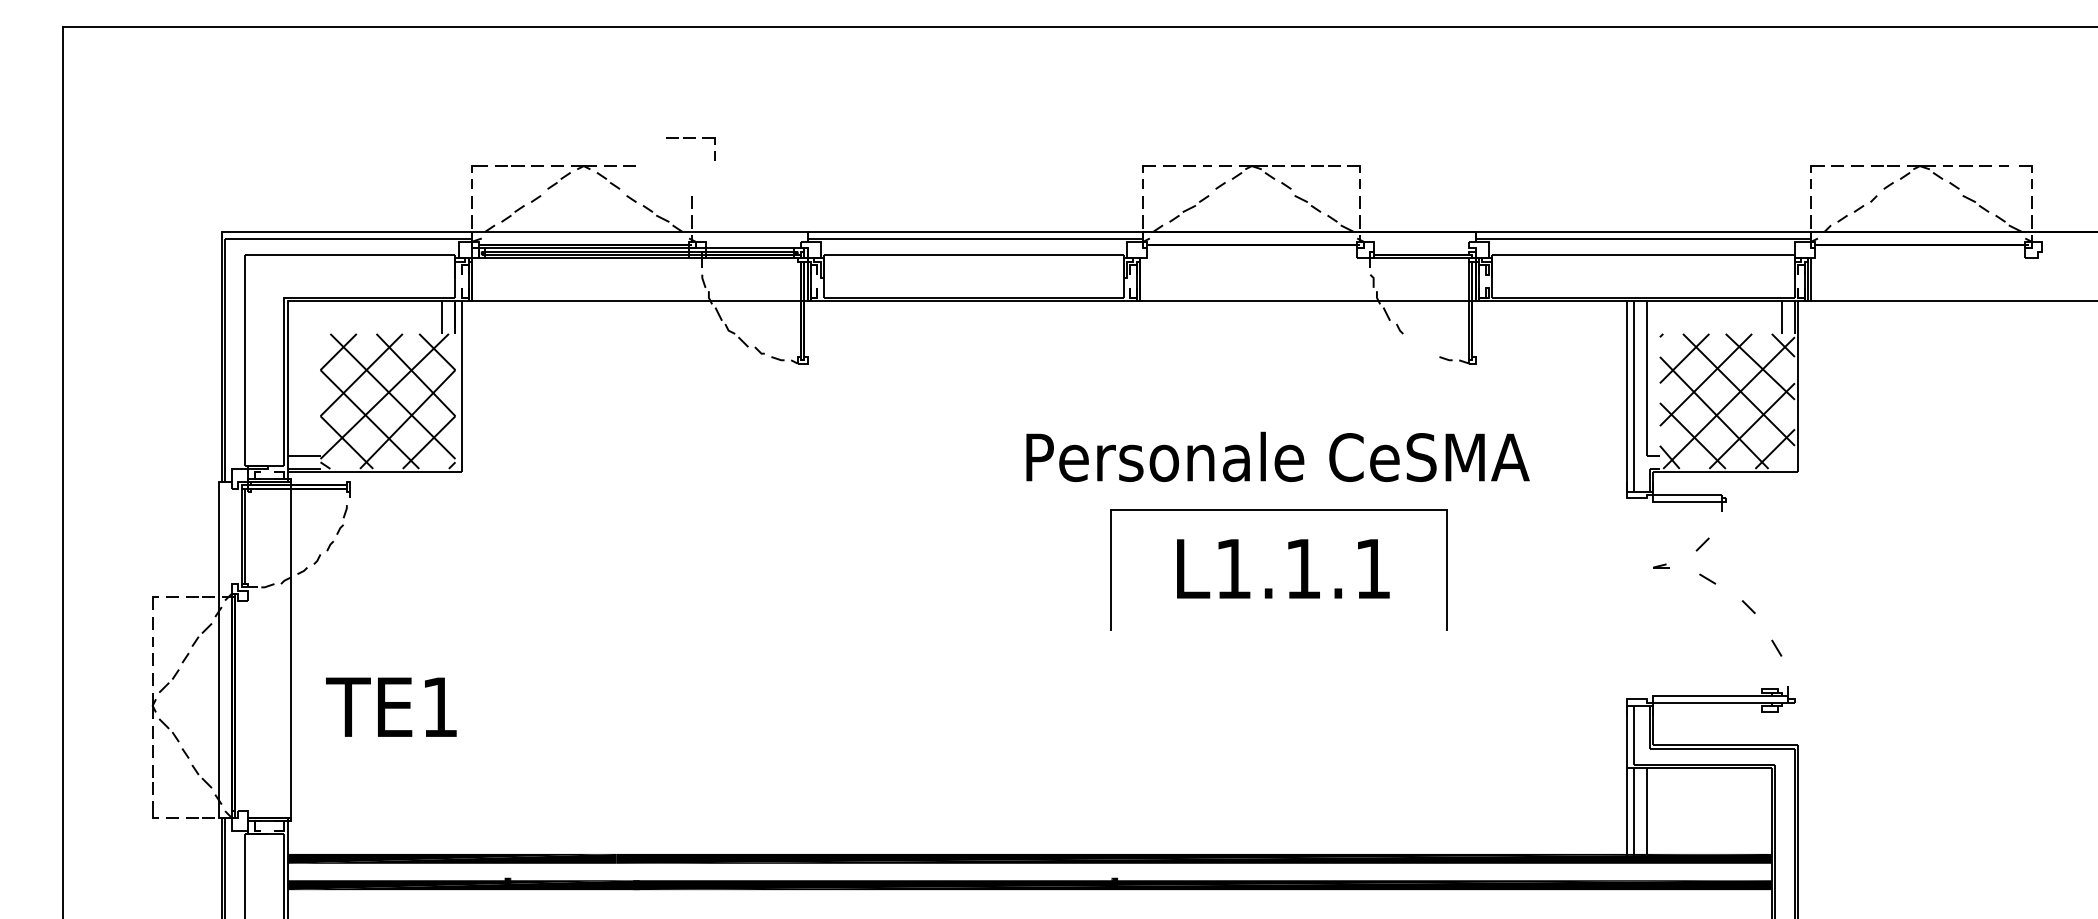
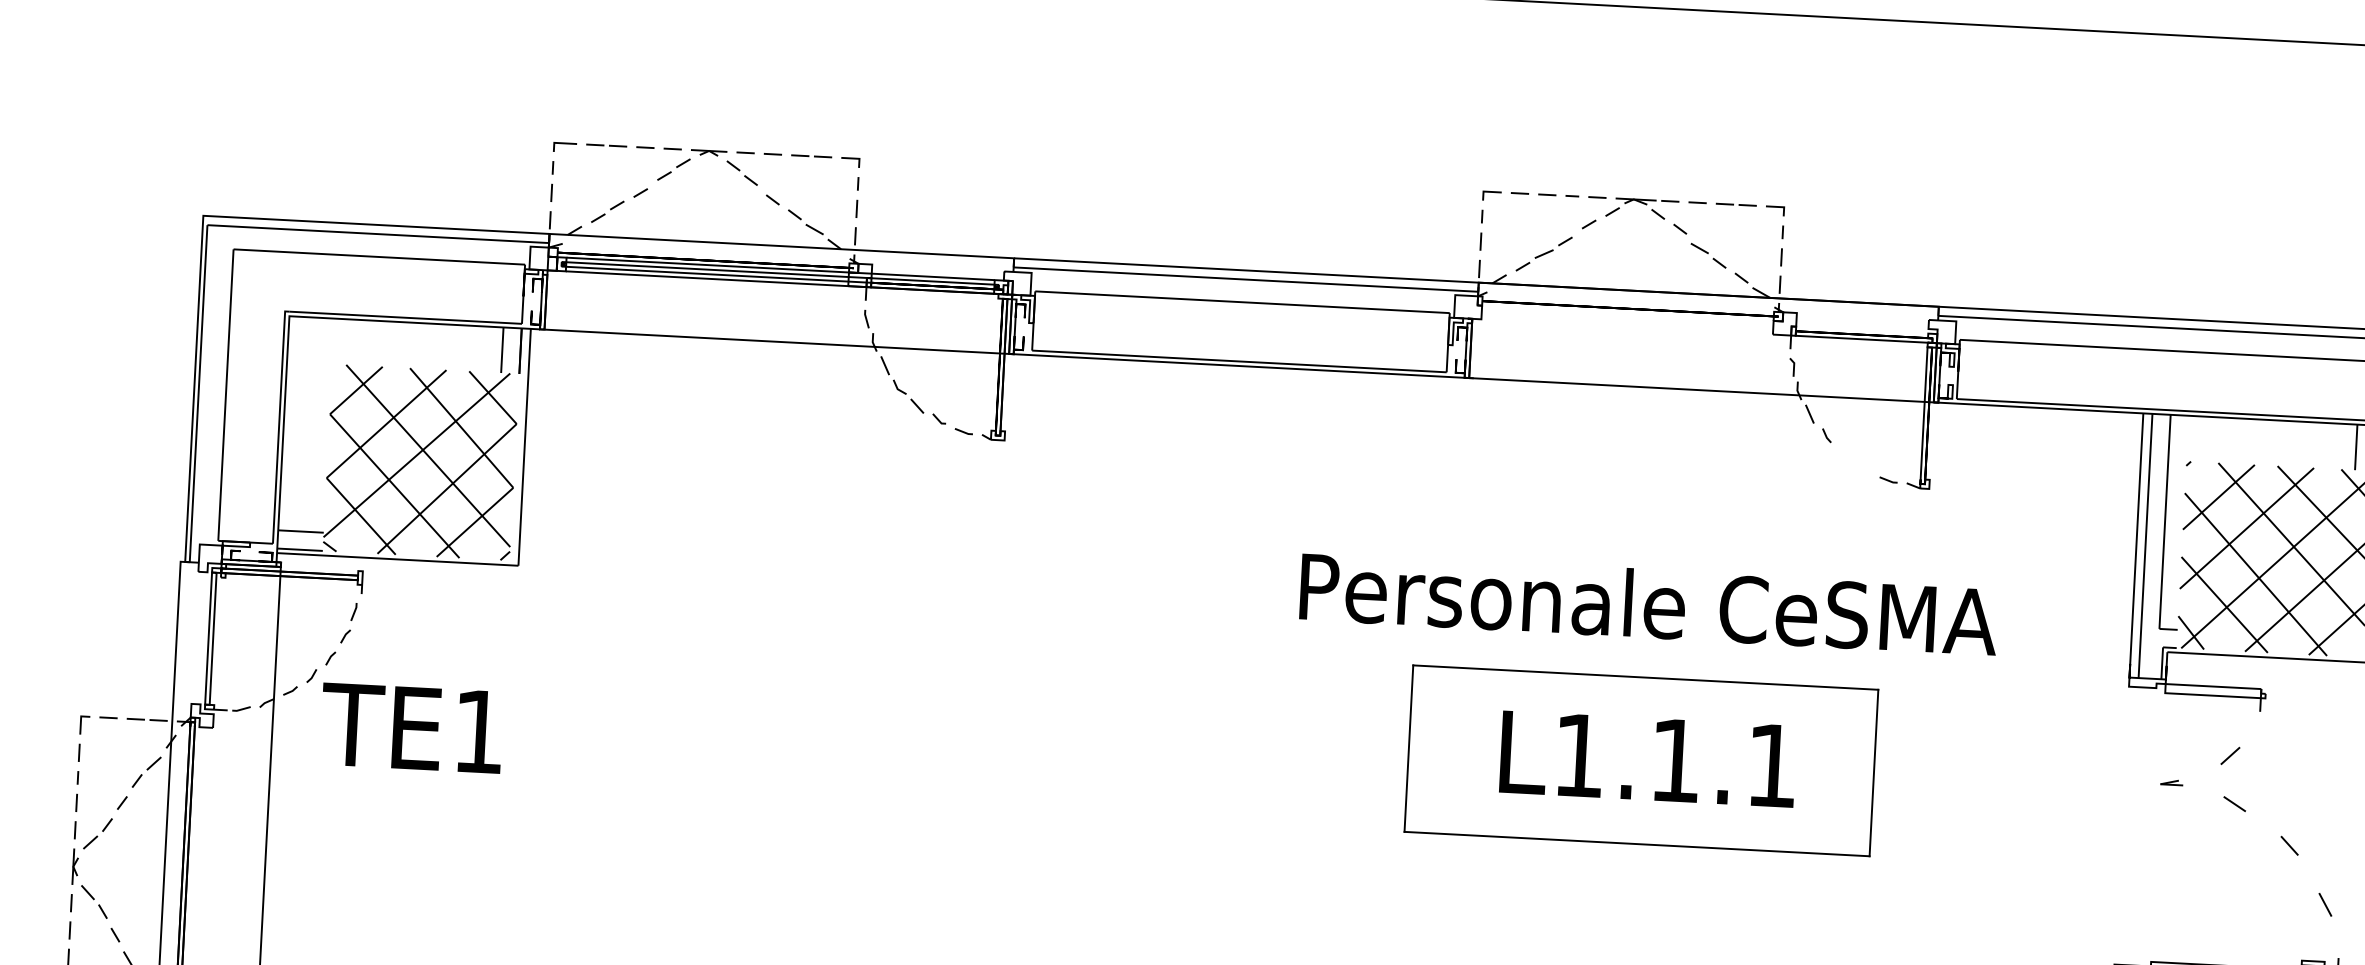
part: (690, 138) -> (824, 157), moved
line: (1278, 630) -> (1637, 844), added
text: (391, 706) -> (412, 727), moved

